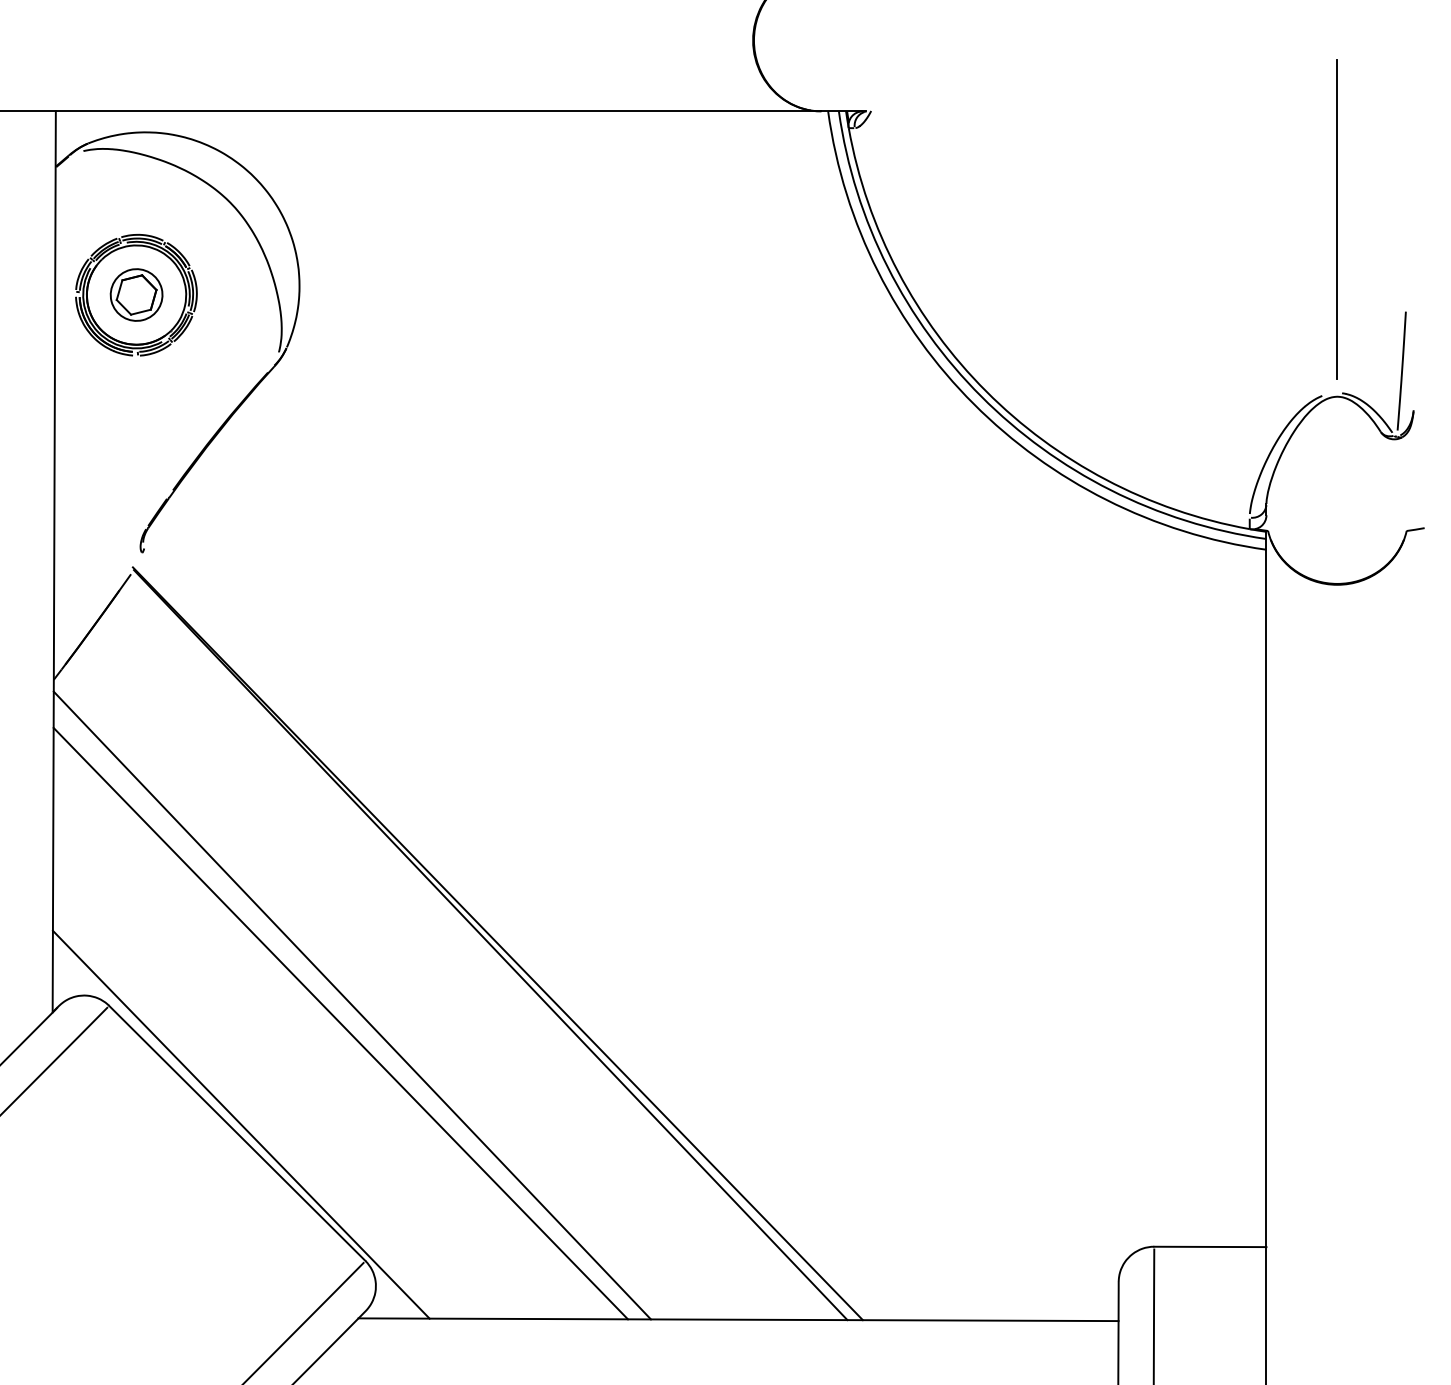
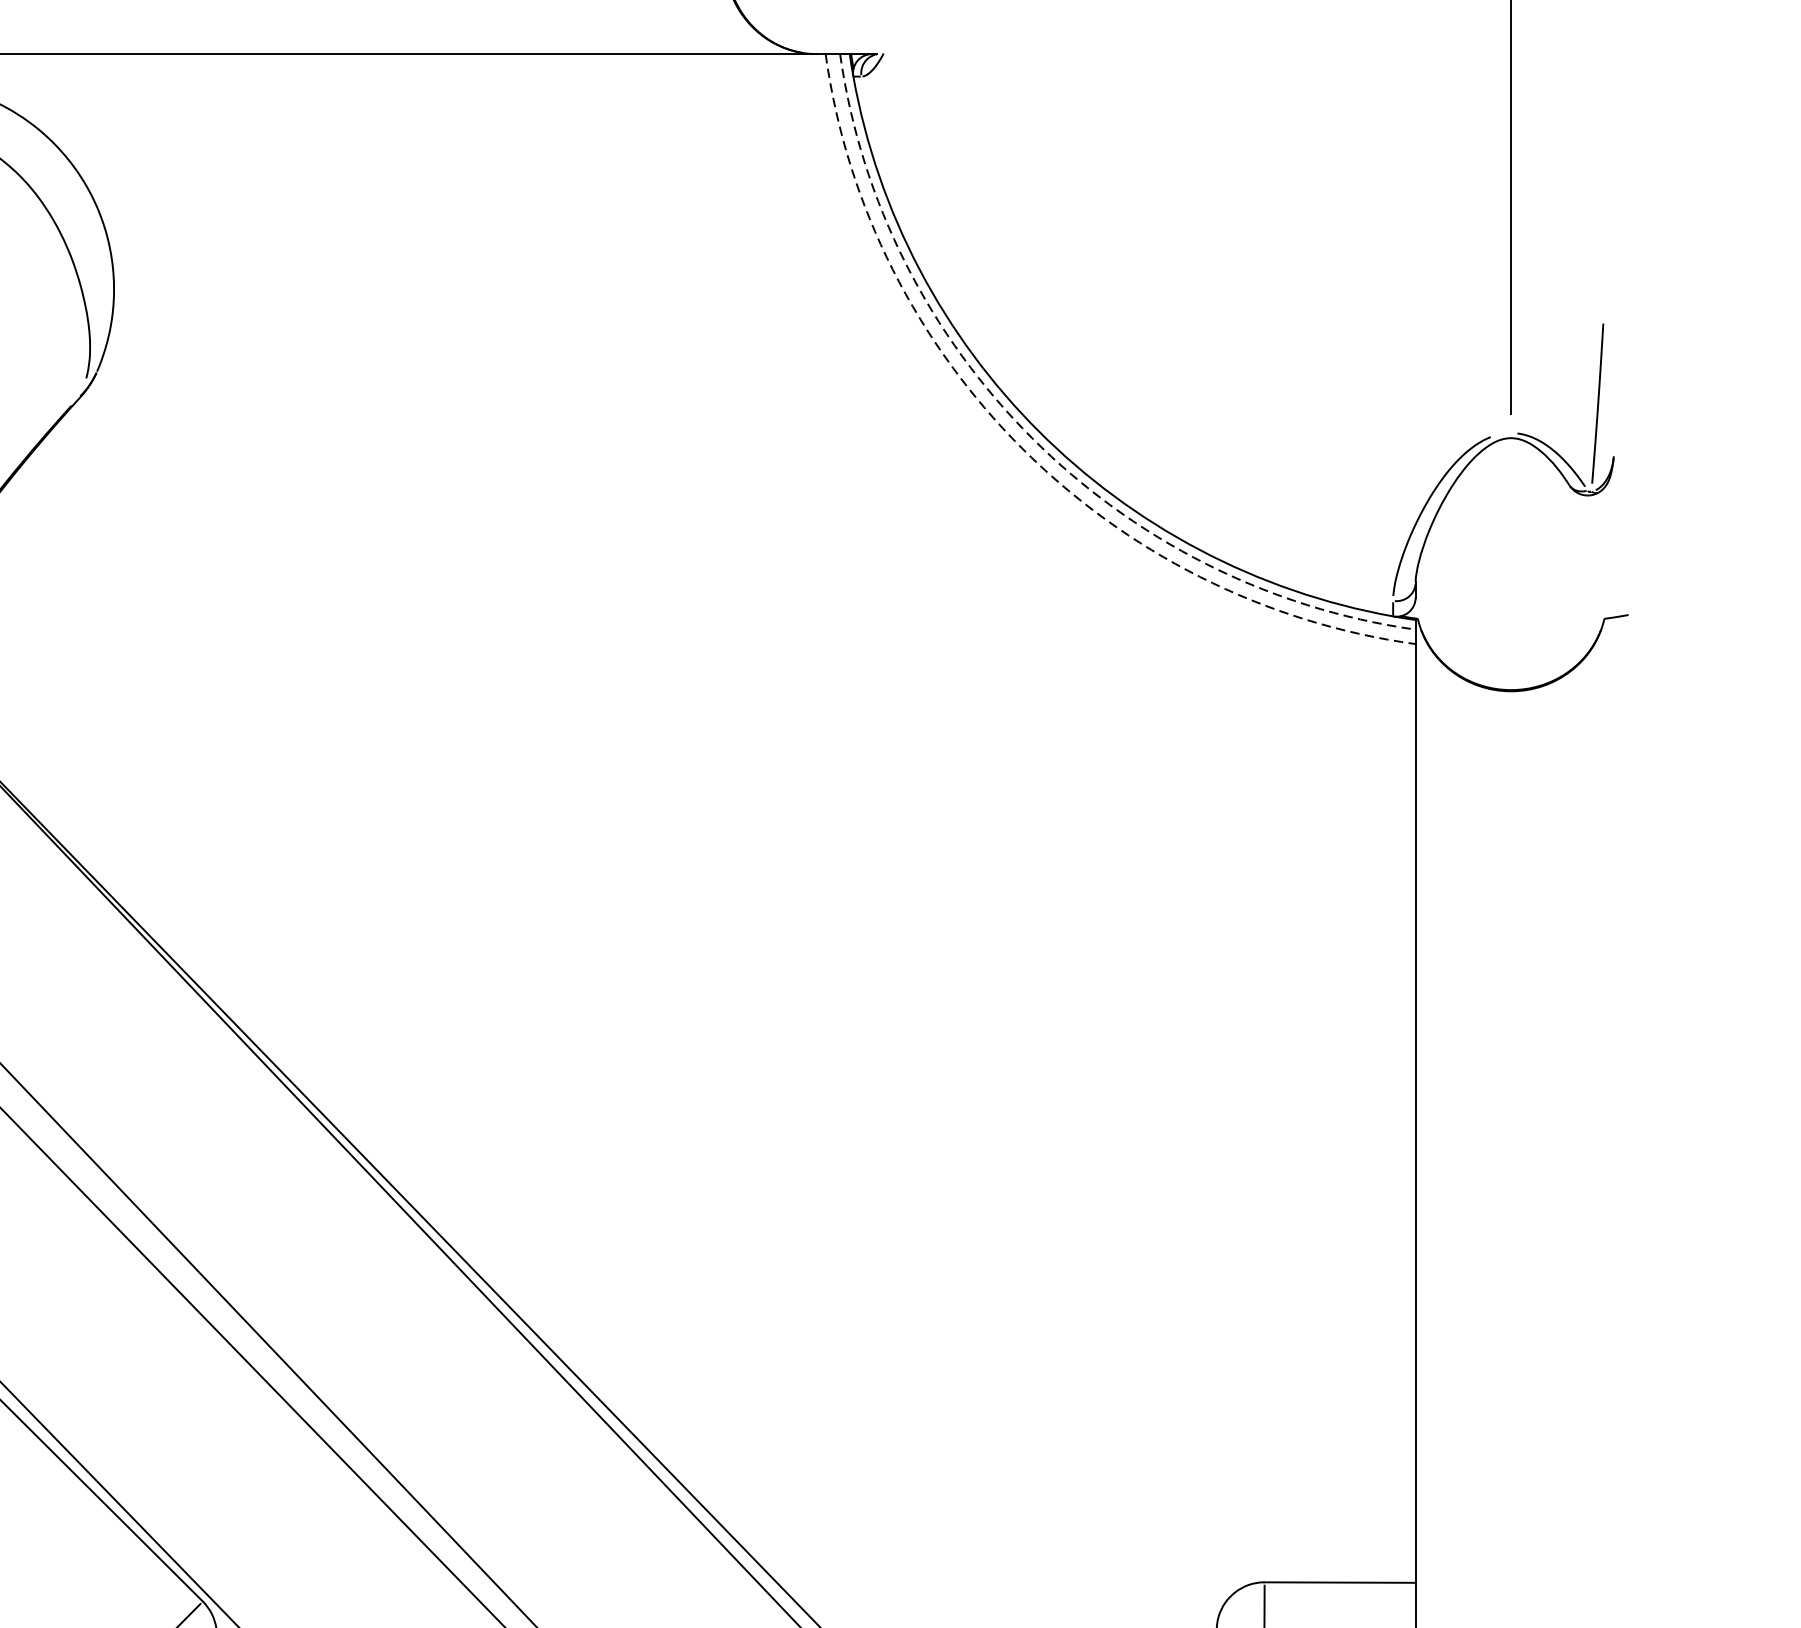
arc: (981, 396) -> (1032, 437), solid -> dashed
arc: (973, 404) -> (1021, 448), solid -> dashed

